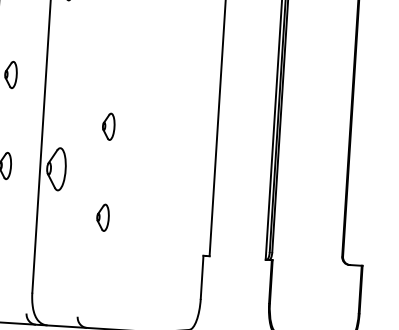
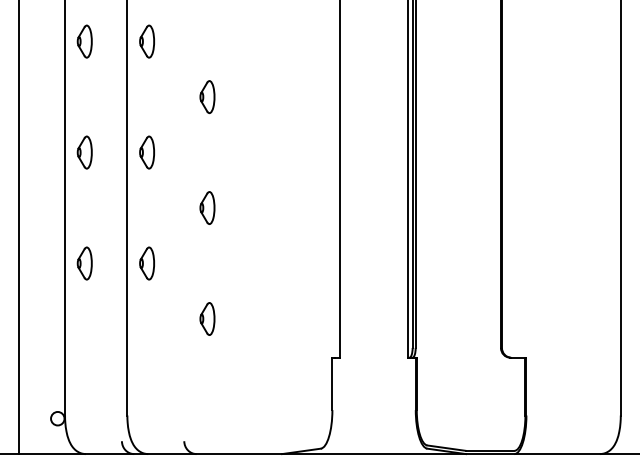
part: (114, 36) -> (207, 97), added
part: (61, 78) -> (146, 152), added
part: (55, 169) -> (146, 263), size x0.62

